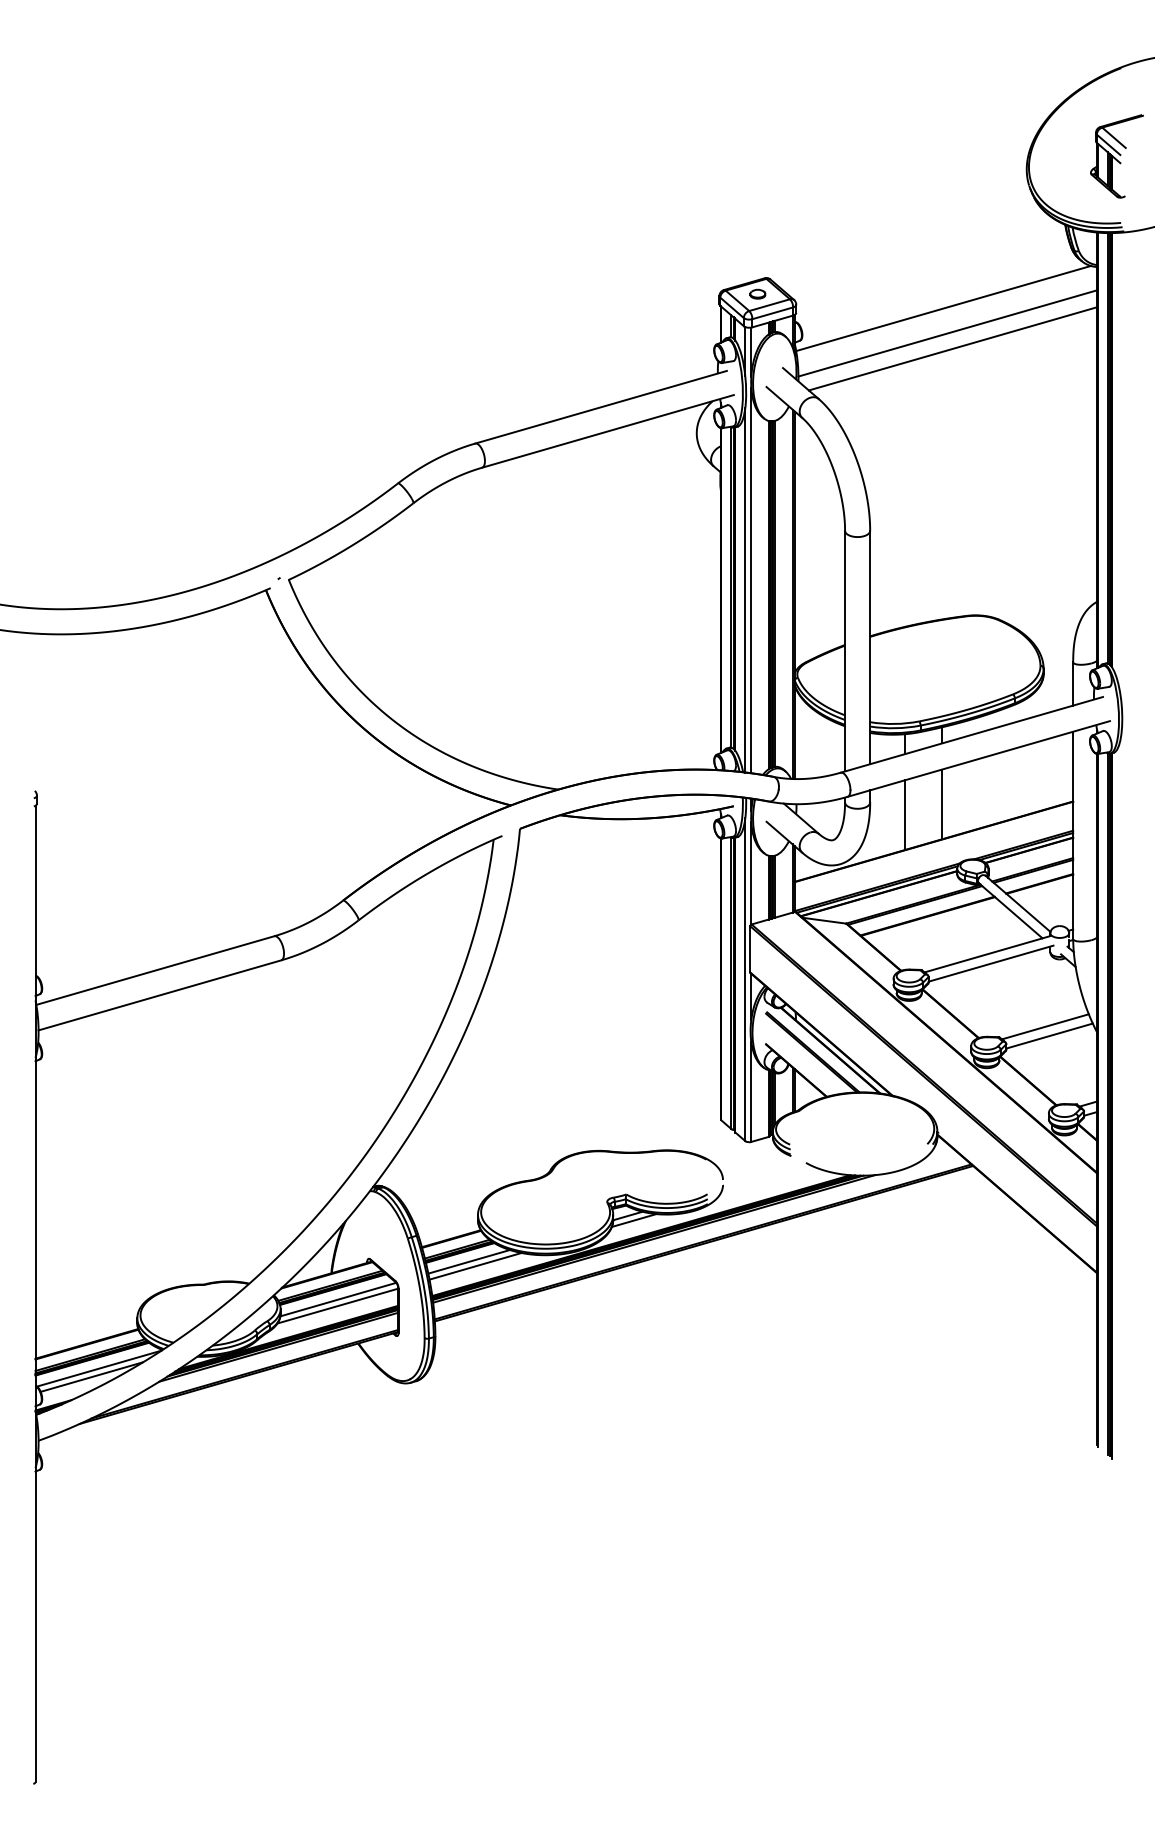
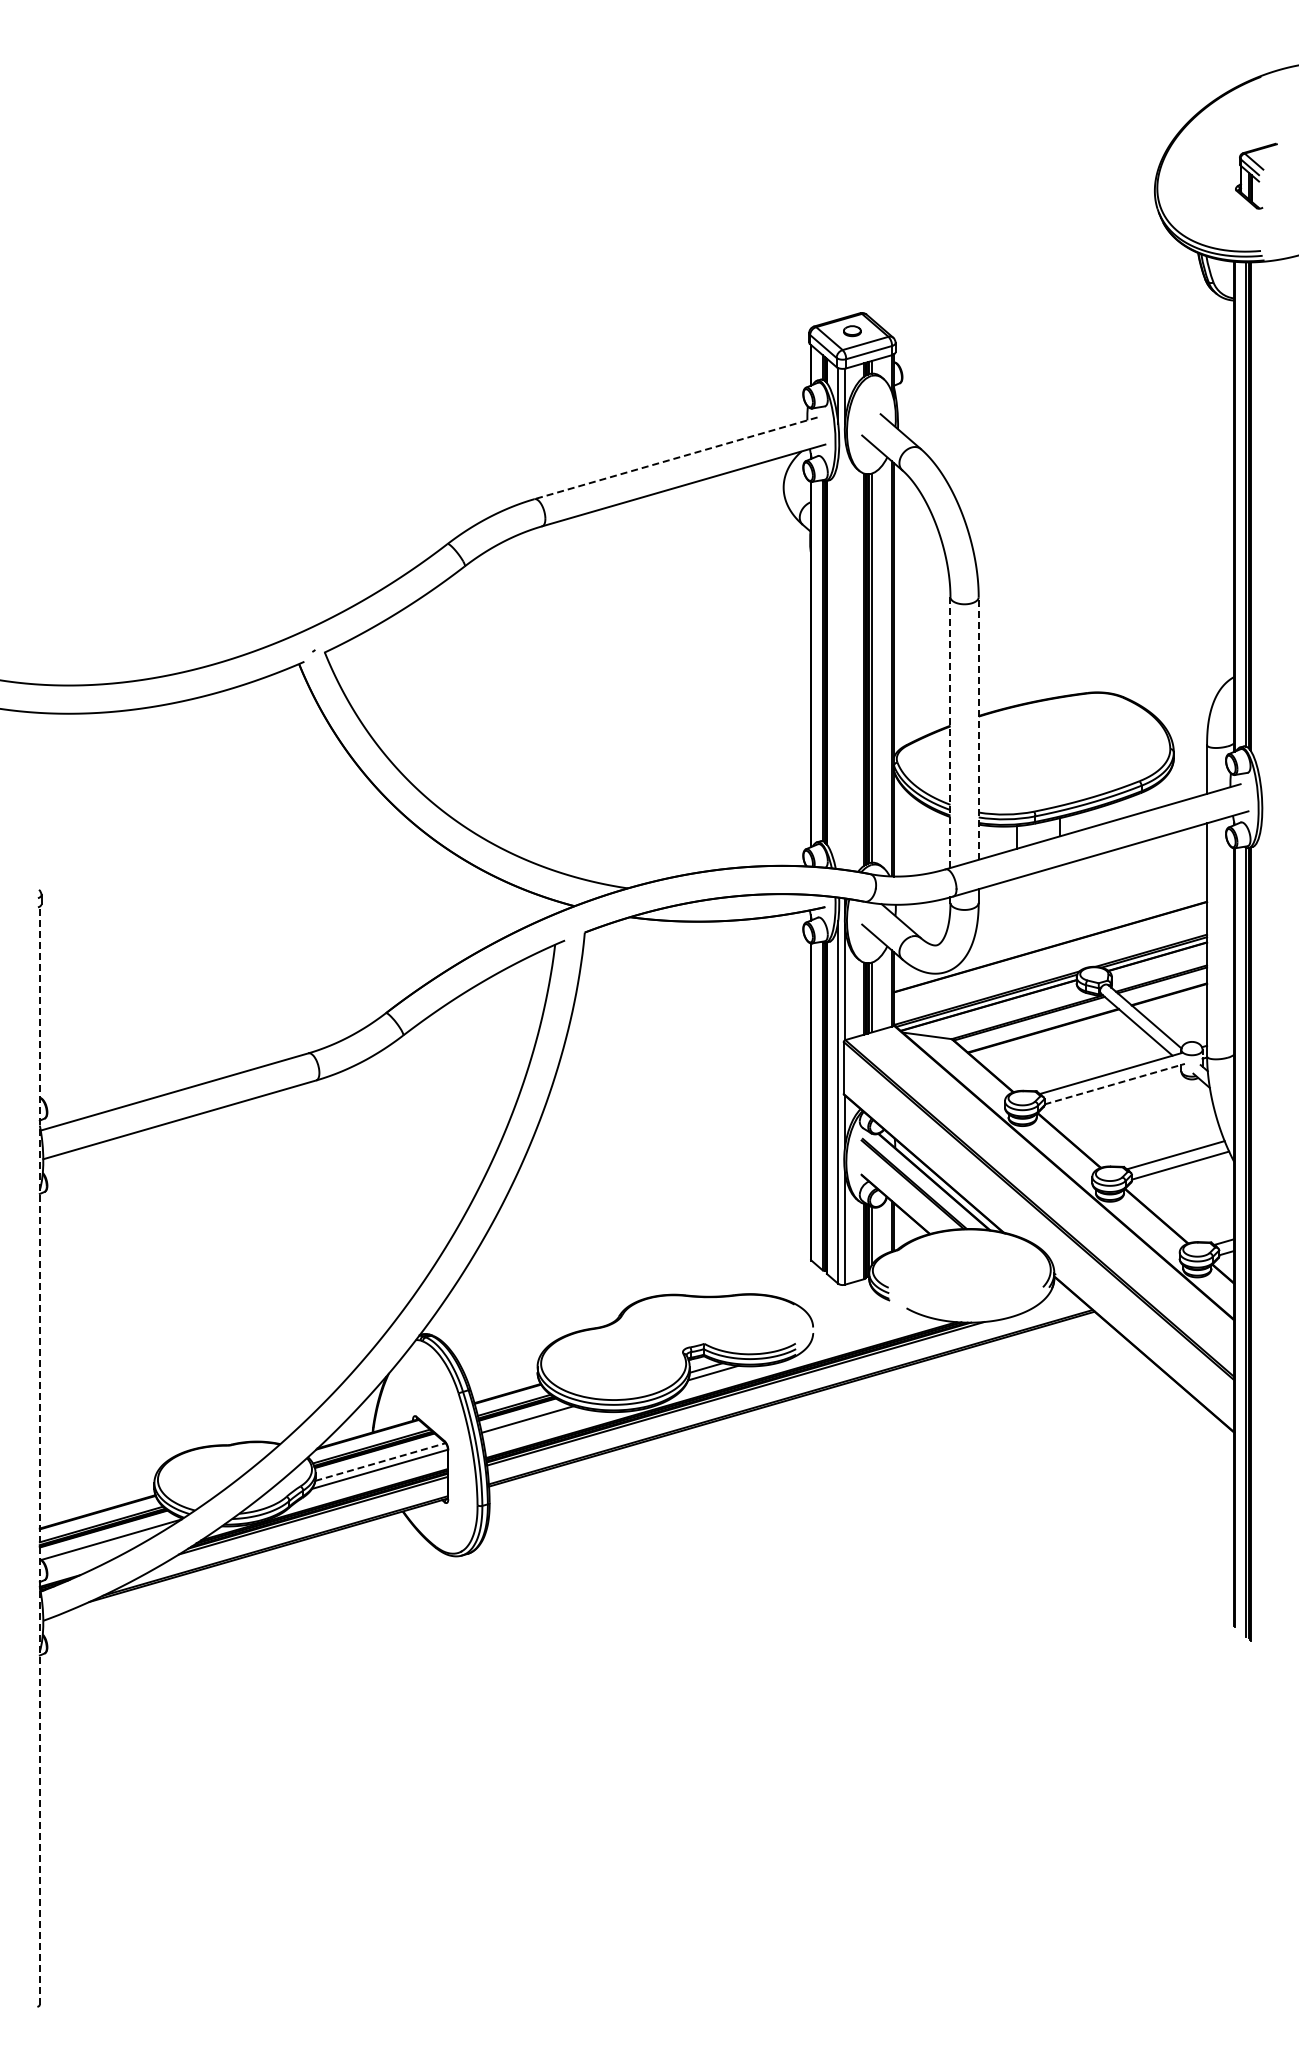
part: (1117, 156) -> (1256, 176), size x0.7
line: (943, 308) -> (1061, 347), removed
line: (948, 332) -> (1066, 374), removed
line: (952, 348) -> (1071, 392), removed
line: (600, 407) -> (675, 458), solid -> dashed
line: (751, 580) -> (845, 653), removed
line: (745, 590) -> (838, 664), removed
line: (869, 647) -> (978, 728), solid -> dashed
line: (845, 651) -> (950, 733), solid -> dashed
line: (941, 803) -> (1059, 904), removed
line: (904, 815) -> (1017, 917), removed
line: (991, 963) -> (1115, 1084), solid -> dashed
line: (475, 1266) -> (534, 1424), removed
line: (35, 1293) -> (39, 1455), solid -> dashed
line: (338, 1299) -> (380, 1462), solid -> dashed
line: (91, 1376) -> (102, 1548), removed

